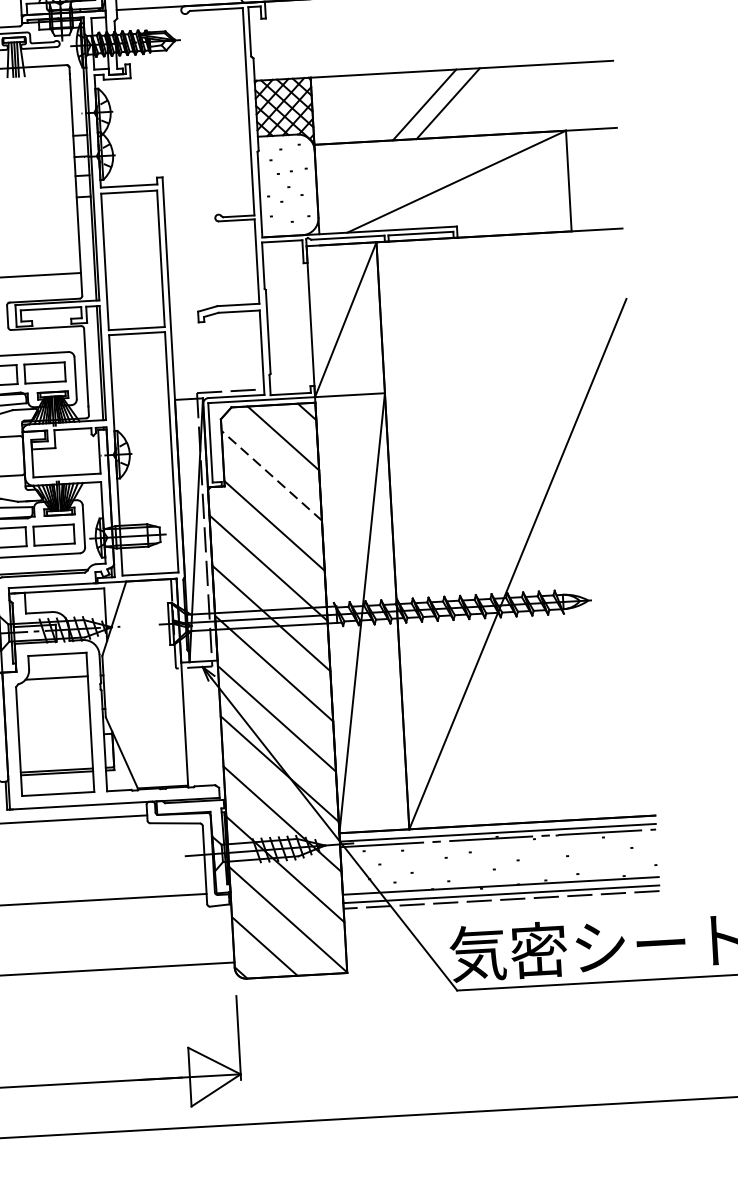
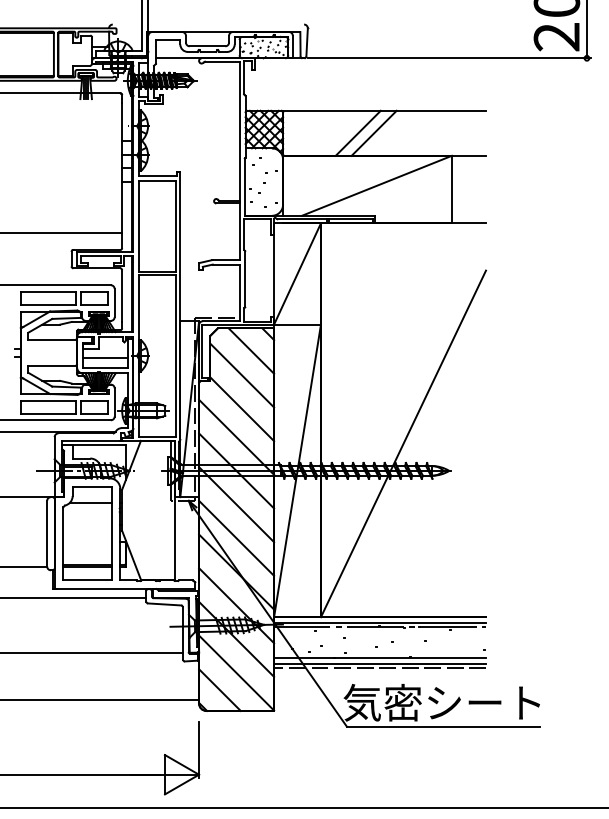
line: (65, 461) -> (104, 358), added
line: (270, 475) -> (241, 375), dashed -> solid

